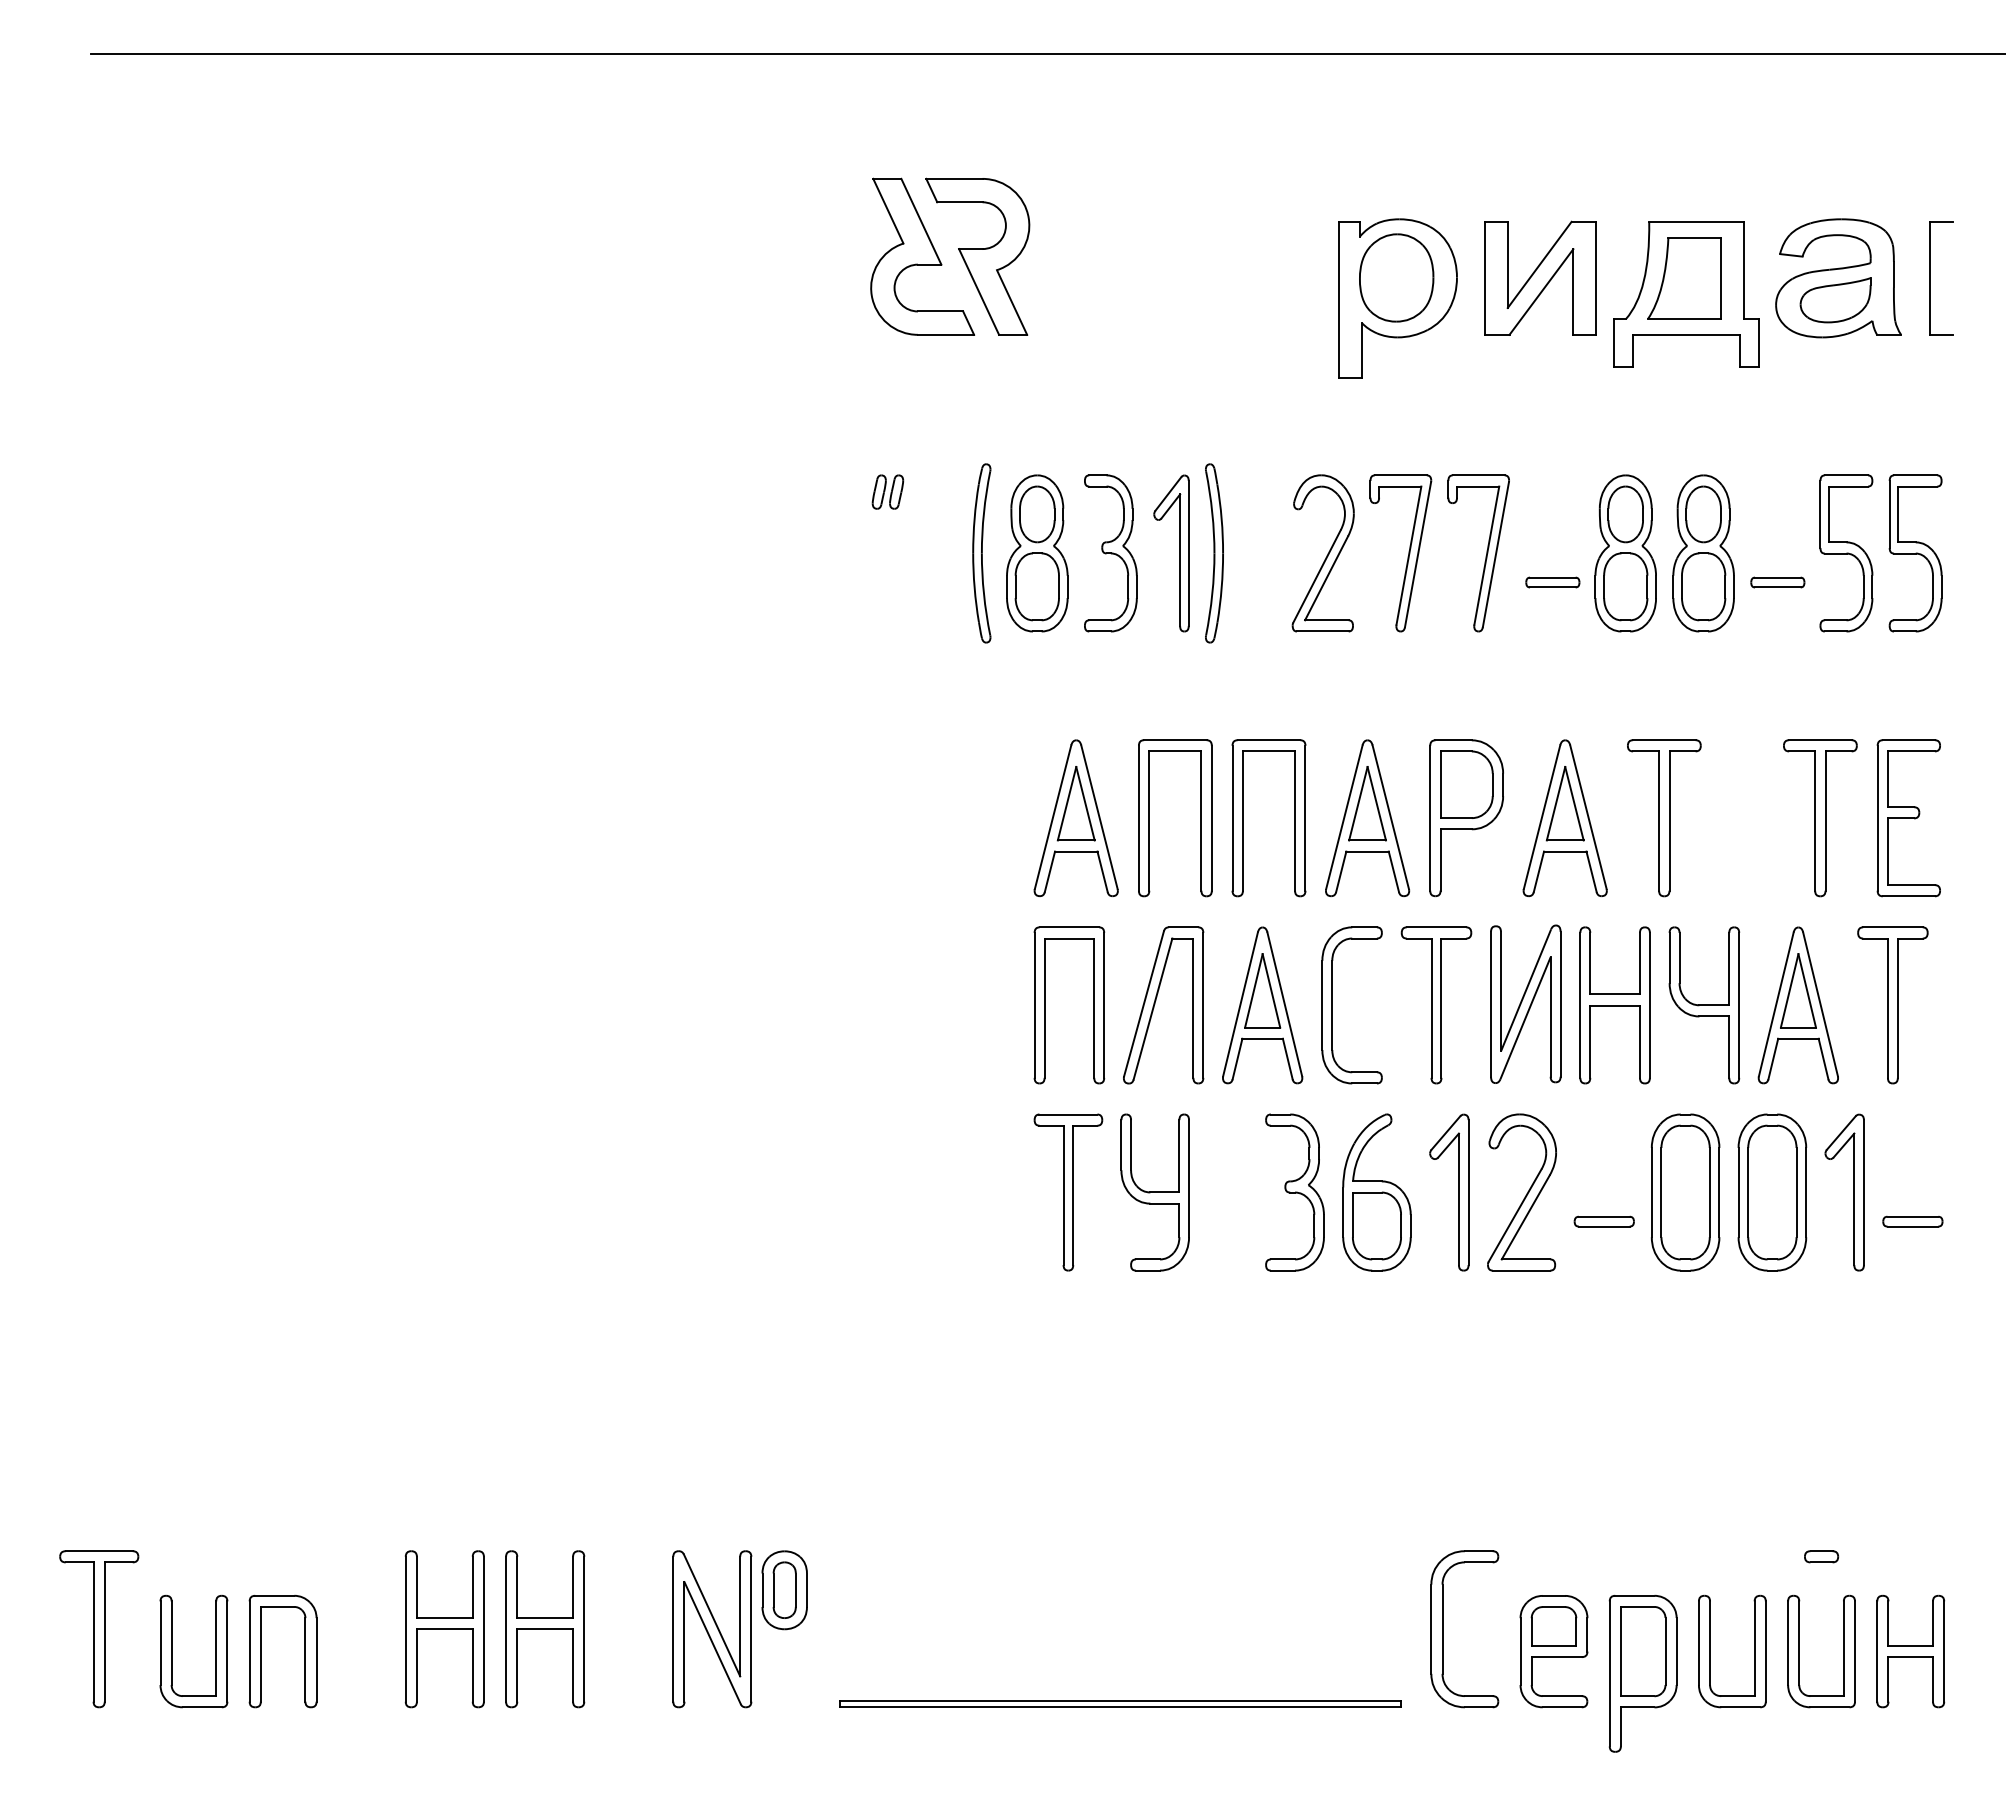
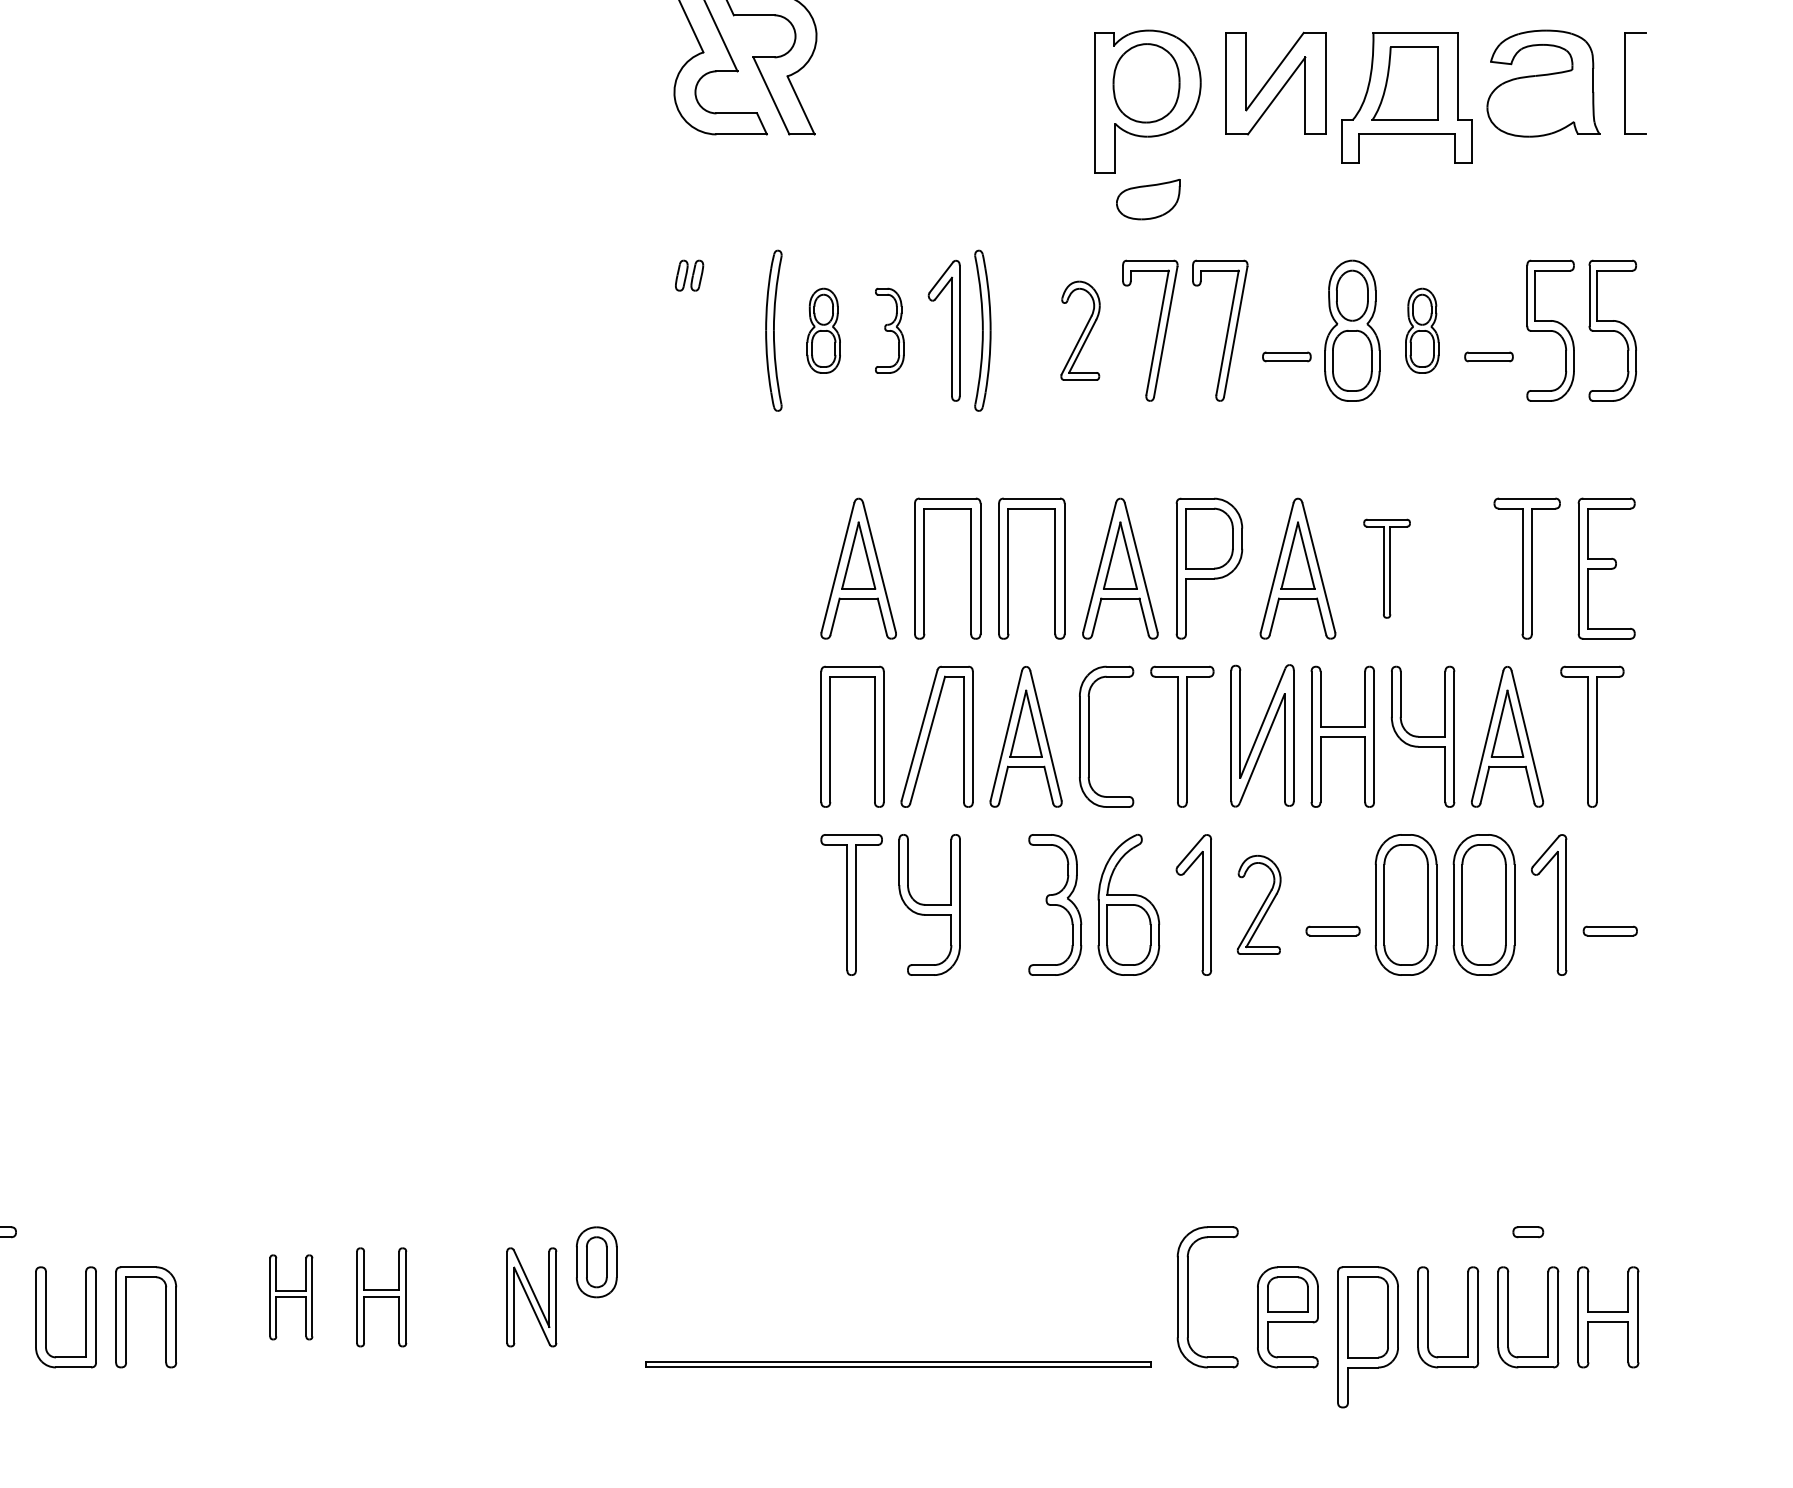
part: (1835, 300) -> (1148, 199), moved
part: (1037, 553) -> (823, 330), size x0.6
part: (1110, 553) -> (889, 330), size x0.6
part: (1322, 553) -> (1079, 330), size x0.7
part: (1703, 553) -> (1422, 330), size x0.6
part: (1664, 818) -> (1387, 568), size x0.7
part: (1521, 1192) -> (1258, 904), size x0.7
part: (444, 1629) -> (291, 1297), size x0.6
part: (545, 1629) -> (381, 1297), size x0.7
part: (712, 1629) -> (531, 1297), size x0.7

